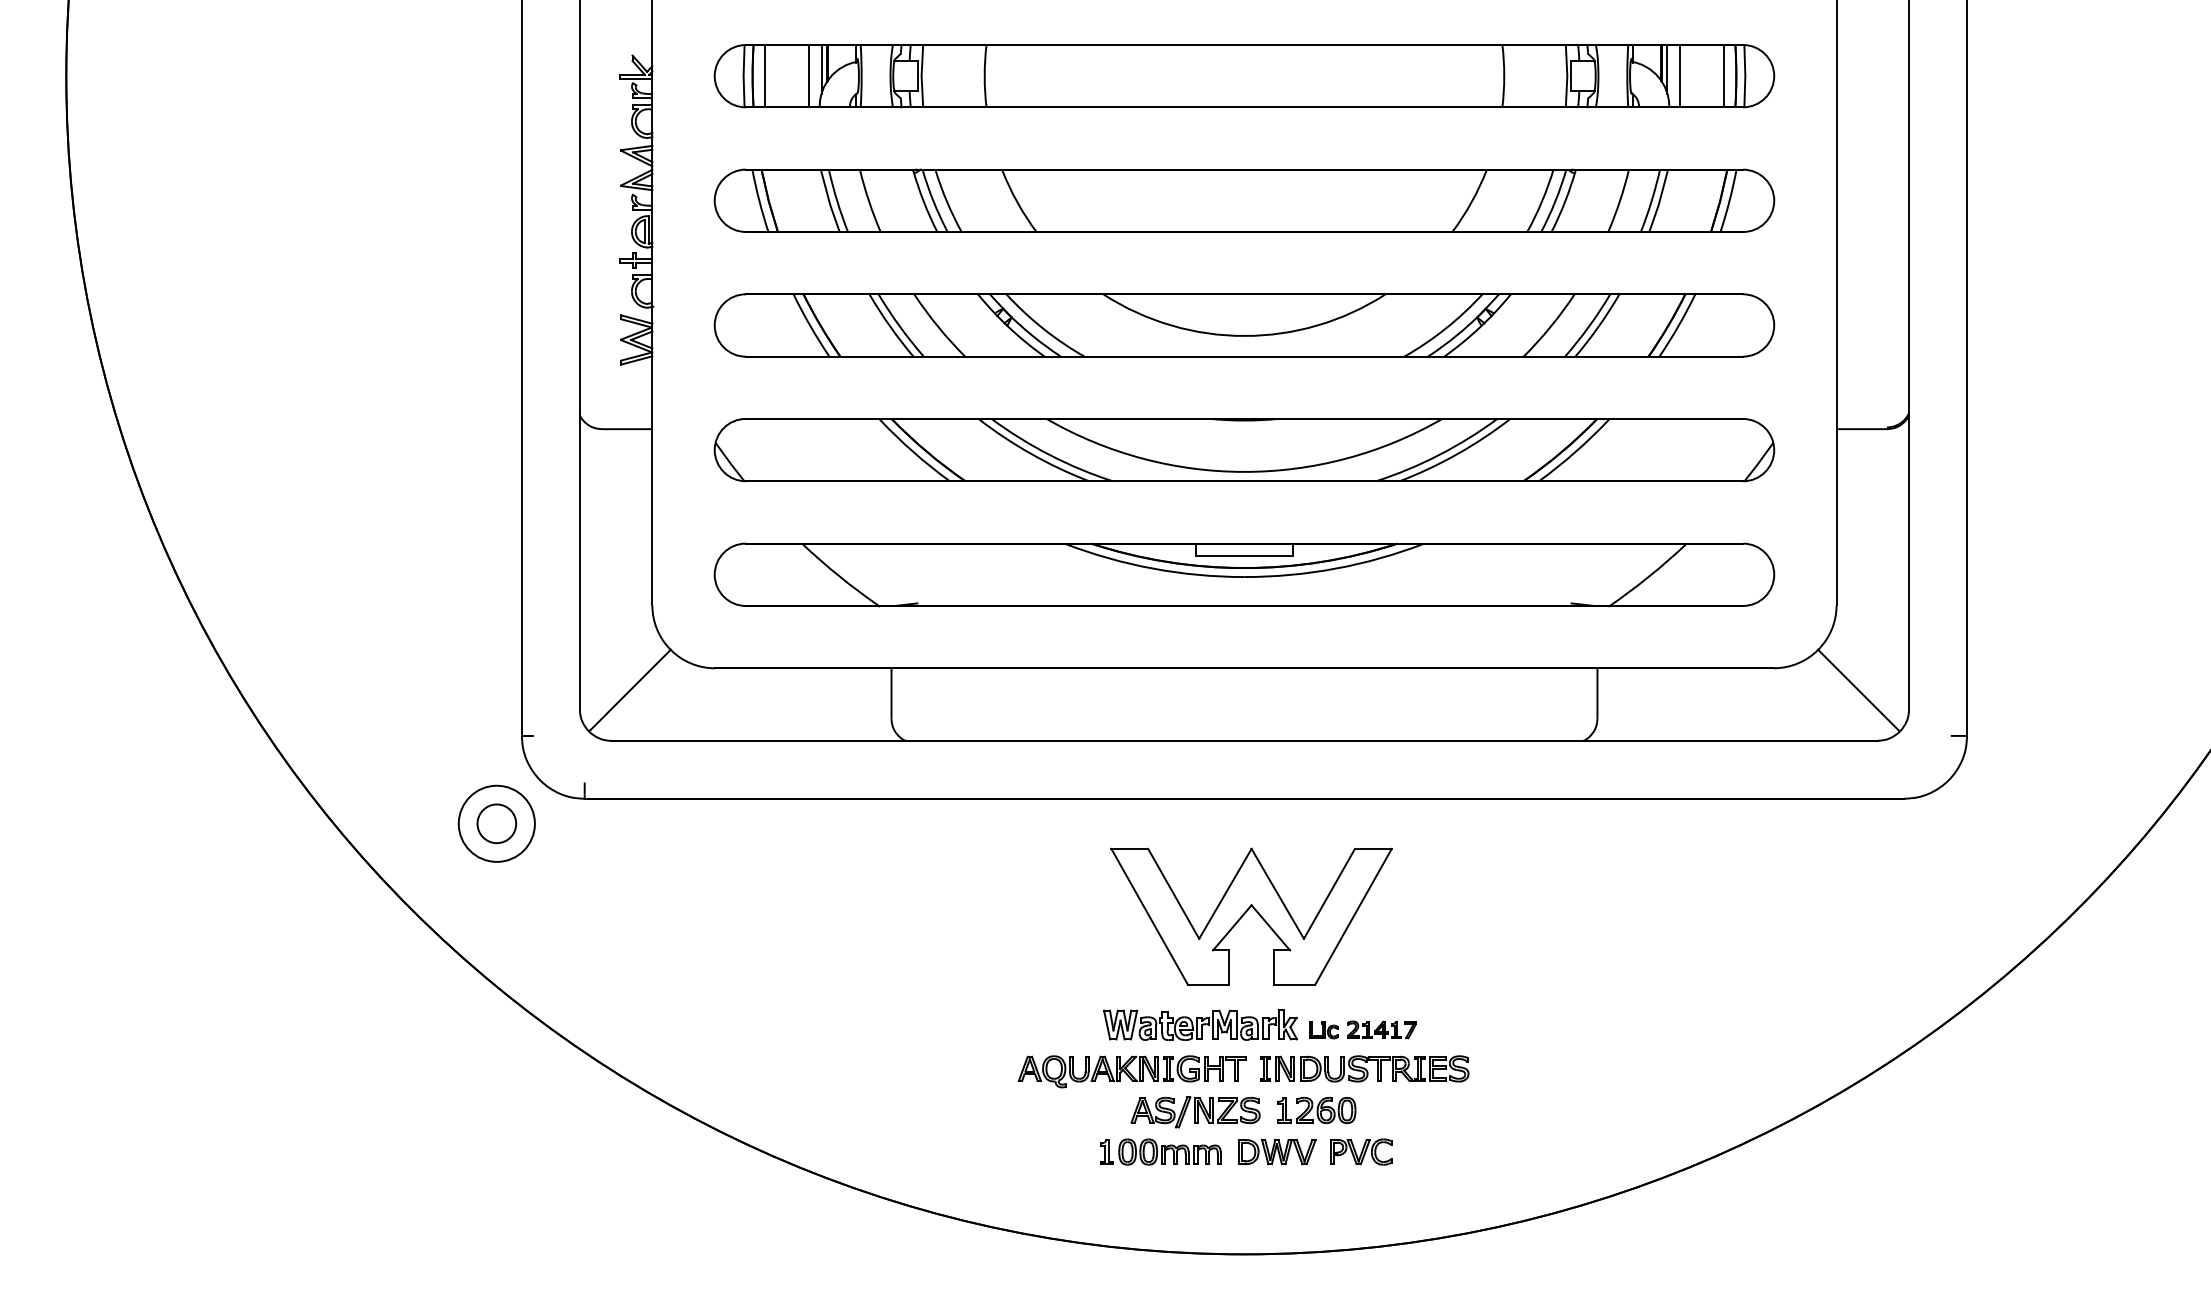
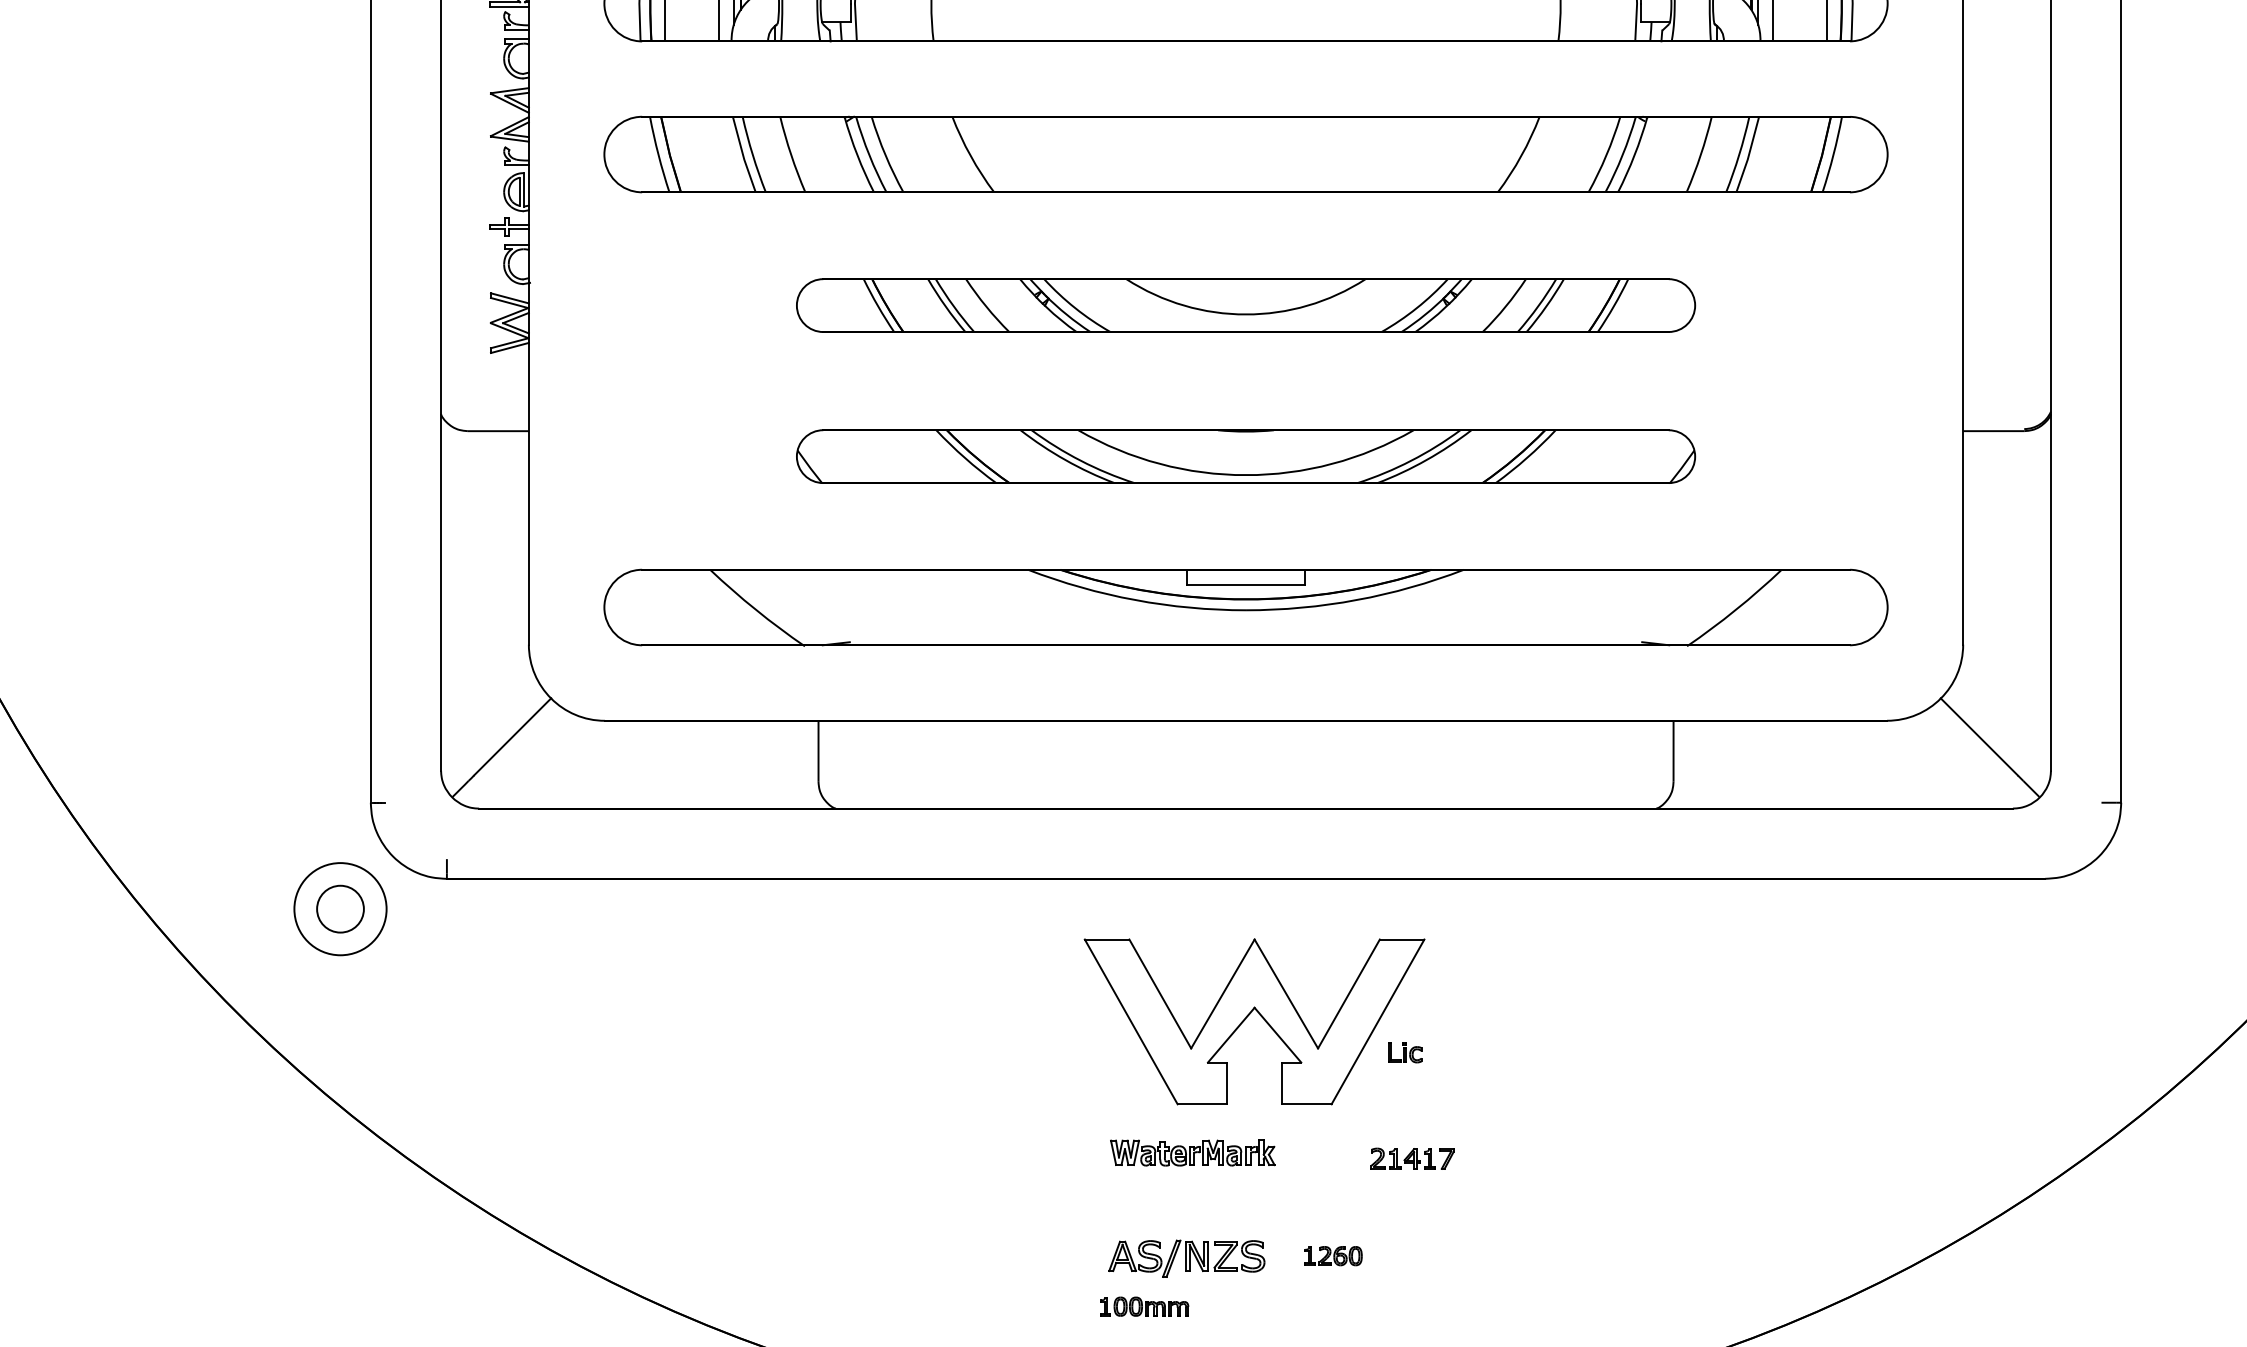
part: (1244, 325) -> (1246, 305), size x0.7
part: (1244, 450) -> (1246, 456), size x0.7
part: (1200, 1024) -> (1192, 1152), size x0.7
part: (1323, 1030) -> (1404, 1052), moved
part: (1364, 1068) -> (1391, 1205), removed
part: (1131, 1071) -> (1109, 1209), removed
part: (1316, 1109) -> (1333, 1255), size x0.6
part: (1160, 1151) -> (1144, 1306), size x0.6
part: (1361, 1151) -> (1387, 1306), removed
part: (1277, 1152) -> (1286, 1307), removed

